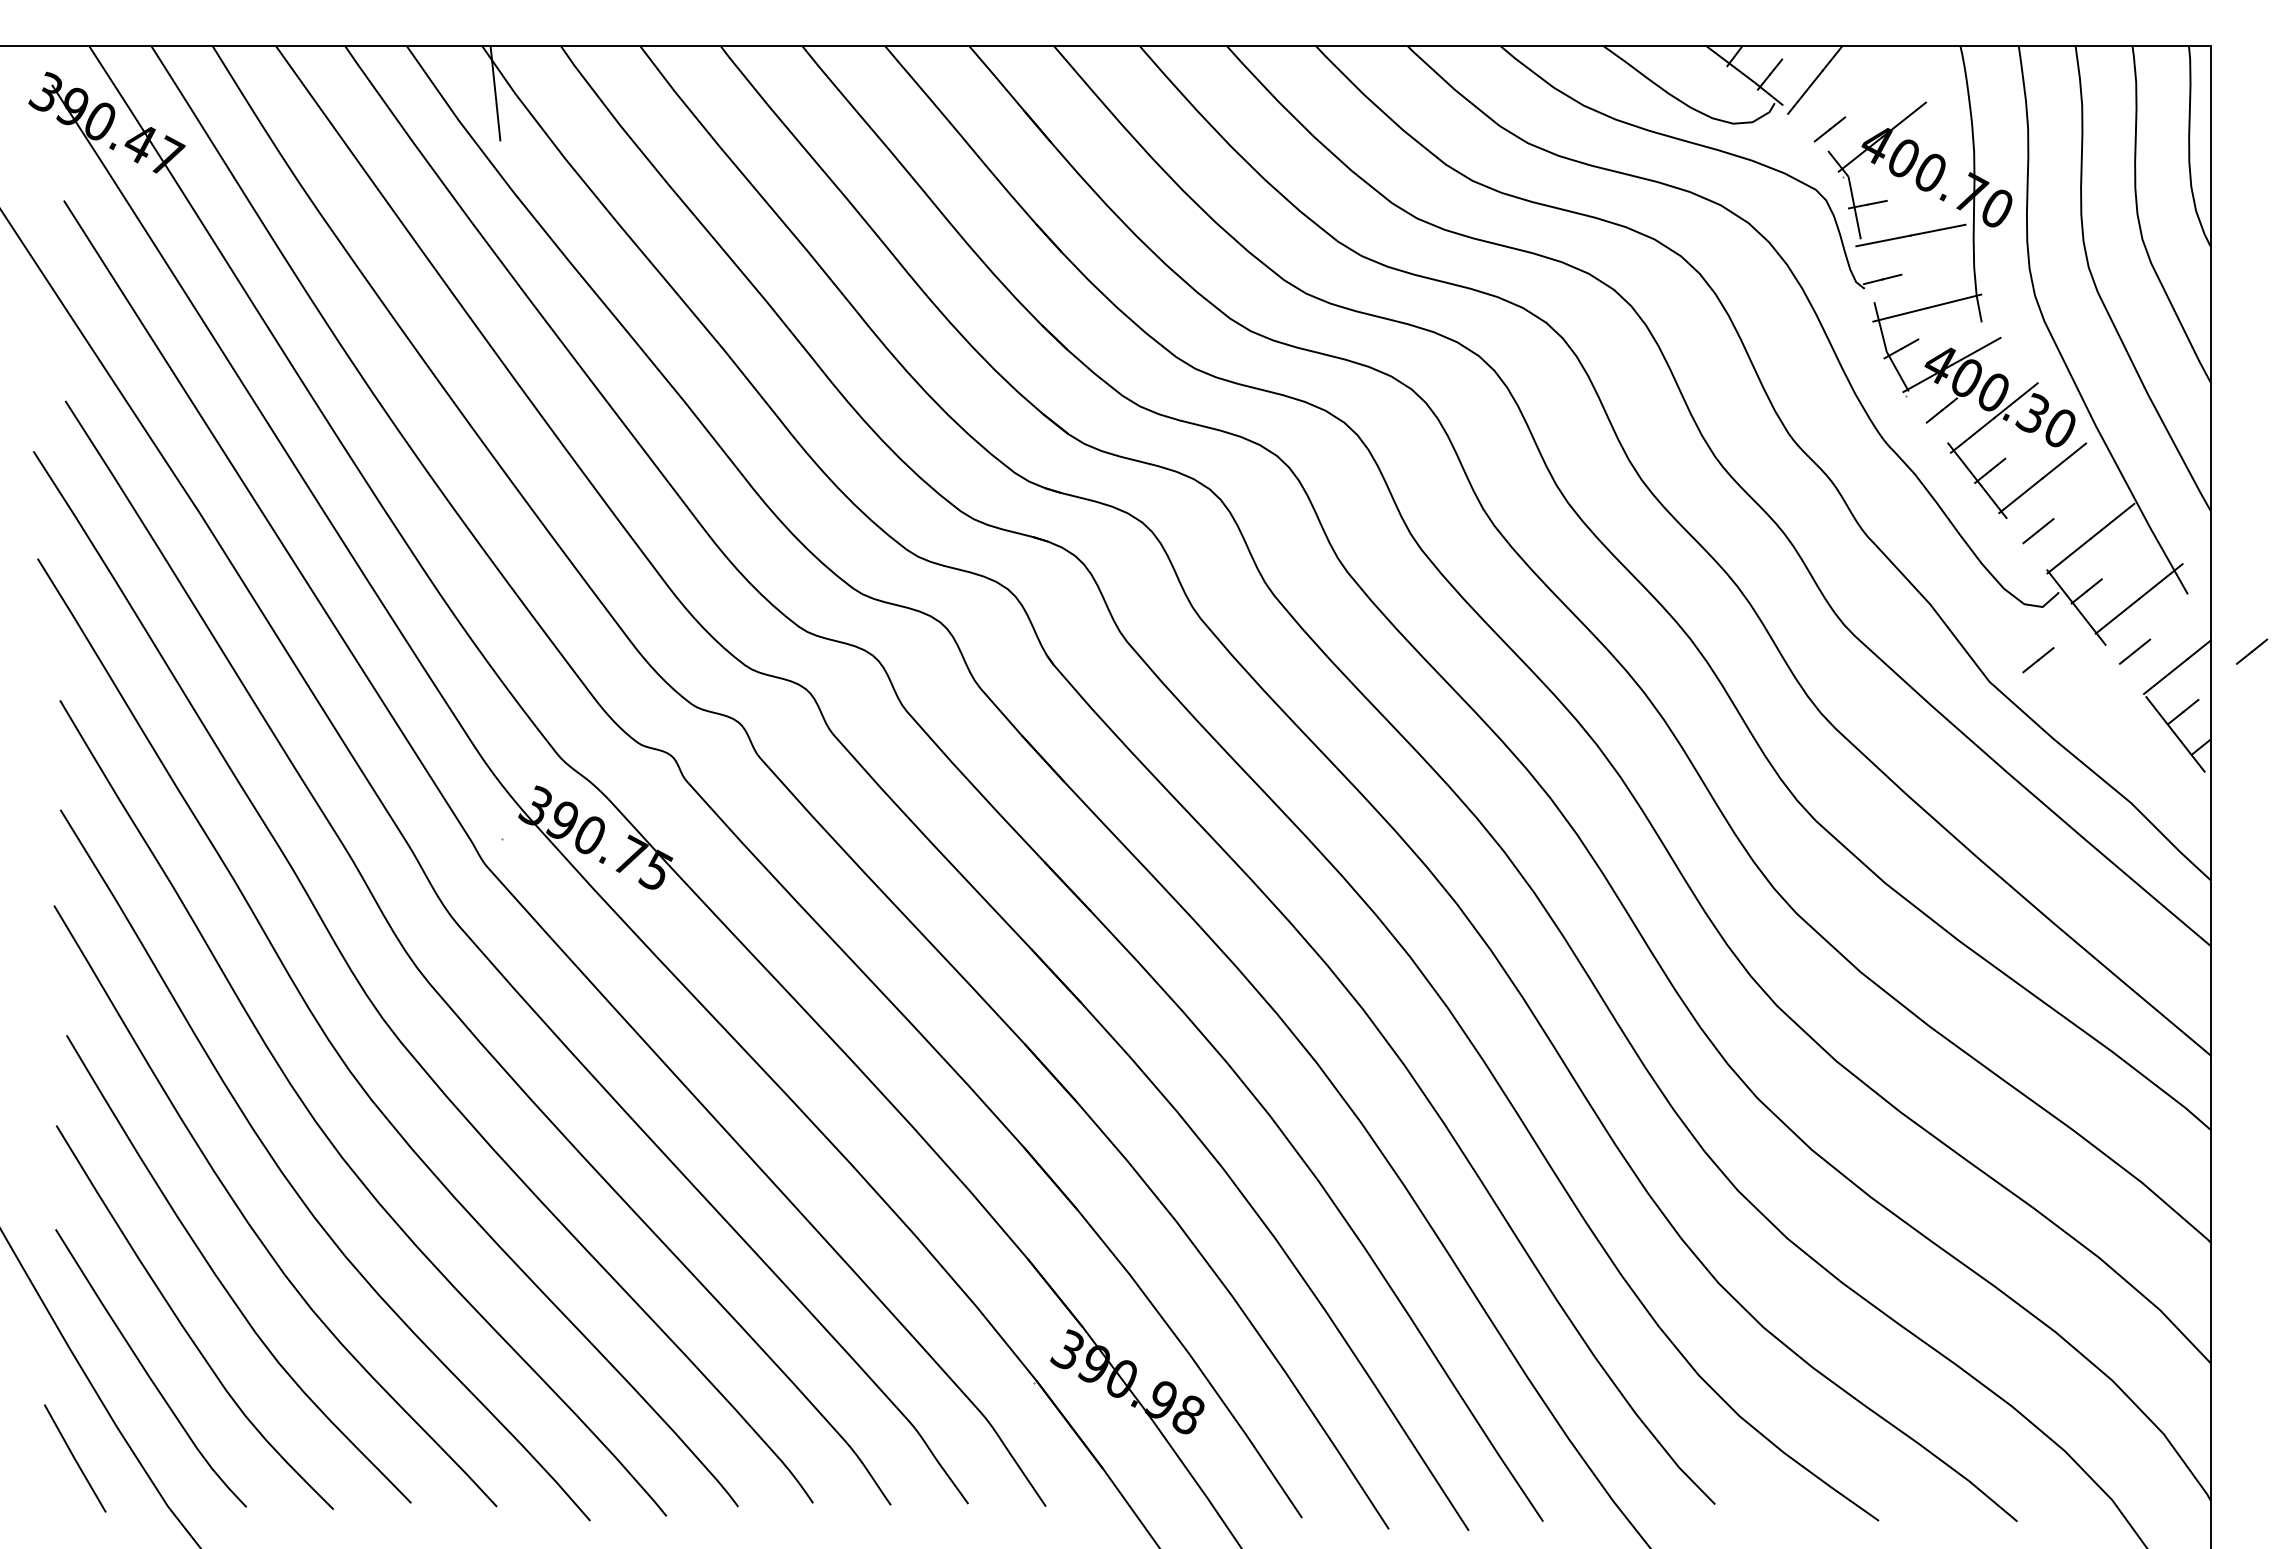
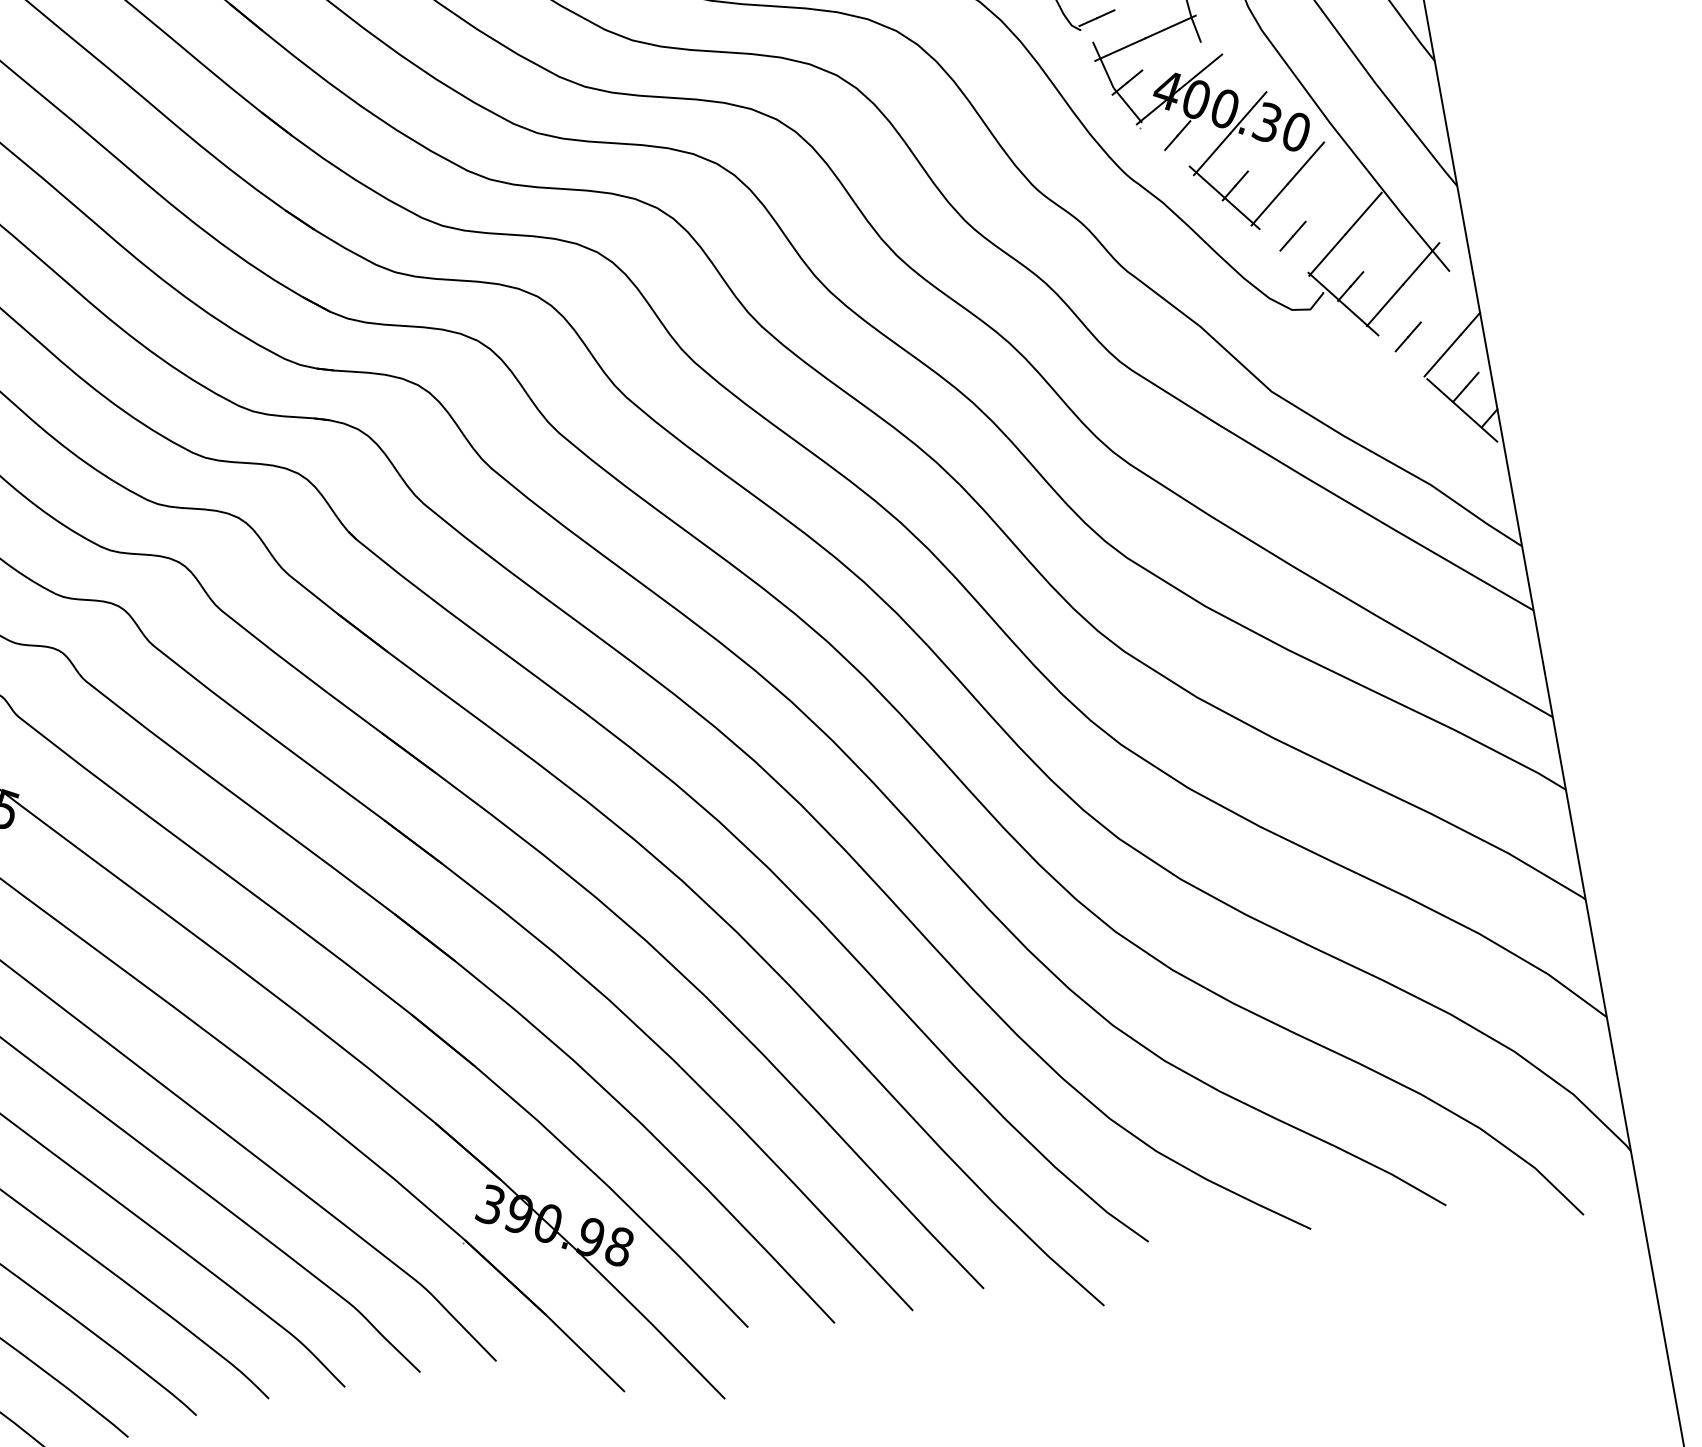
line: (2251, 651) -> (1521, 316), removed
line: (2038, 660) -> (1315, 362), removed

